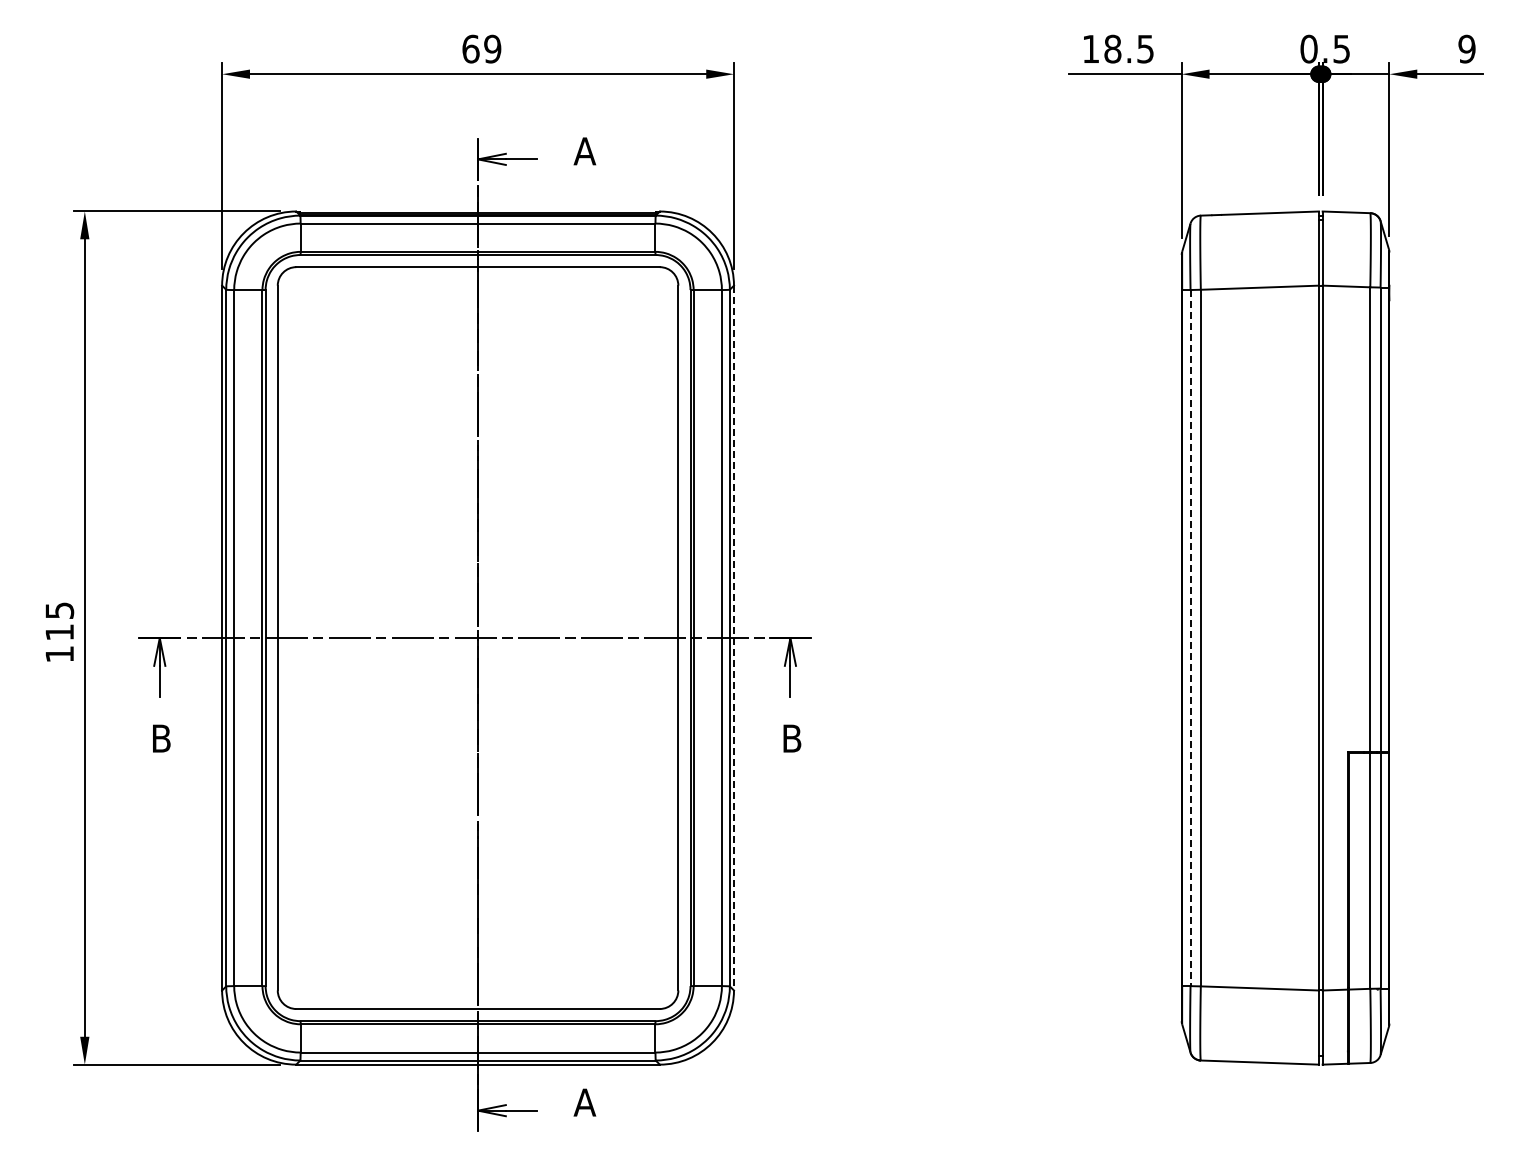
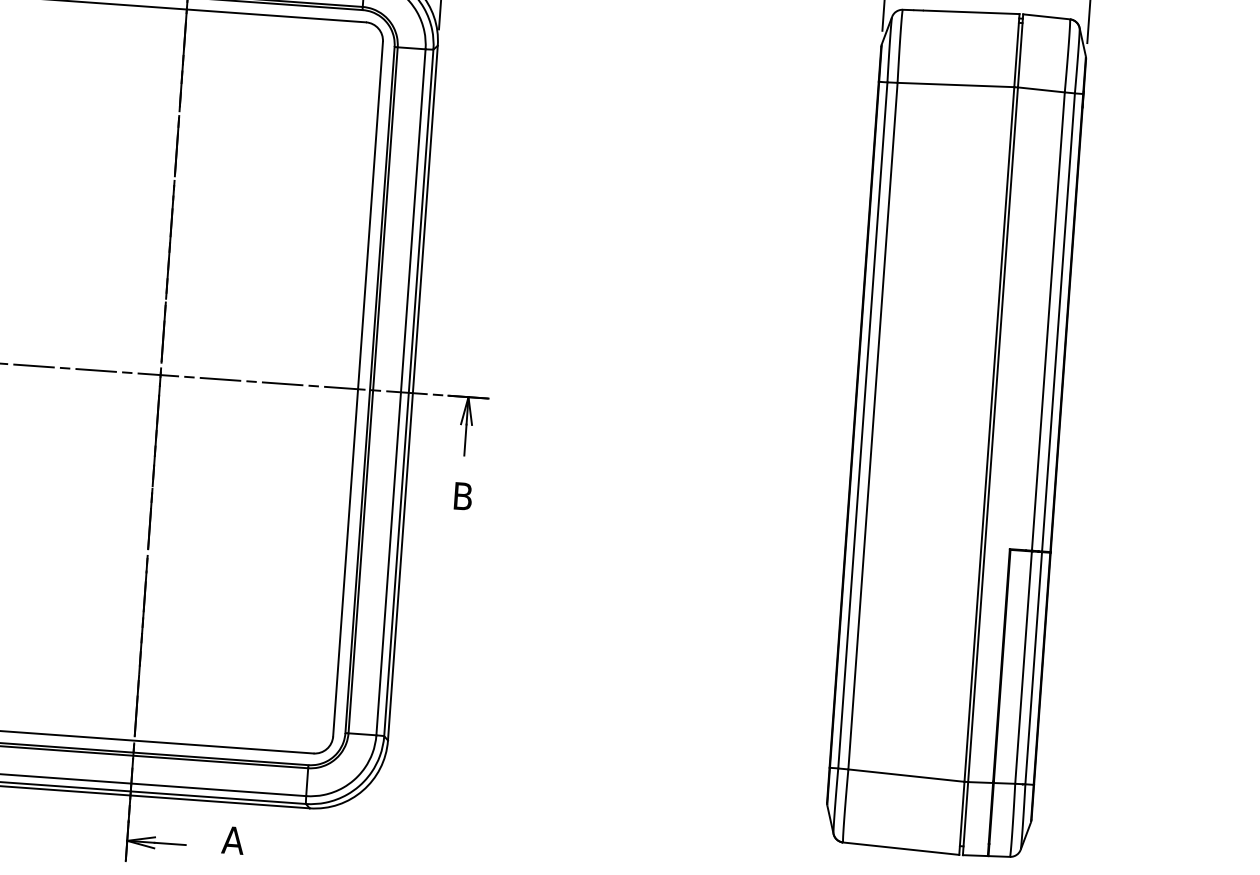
line: (734, 638) -> (413, 393), dashed -> solid
line: (1190, 638) -> (862, 425), dashed -> solid

